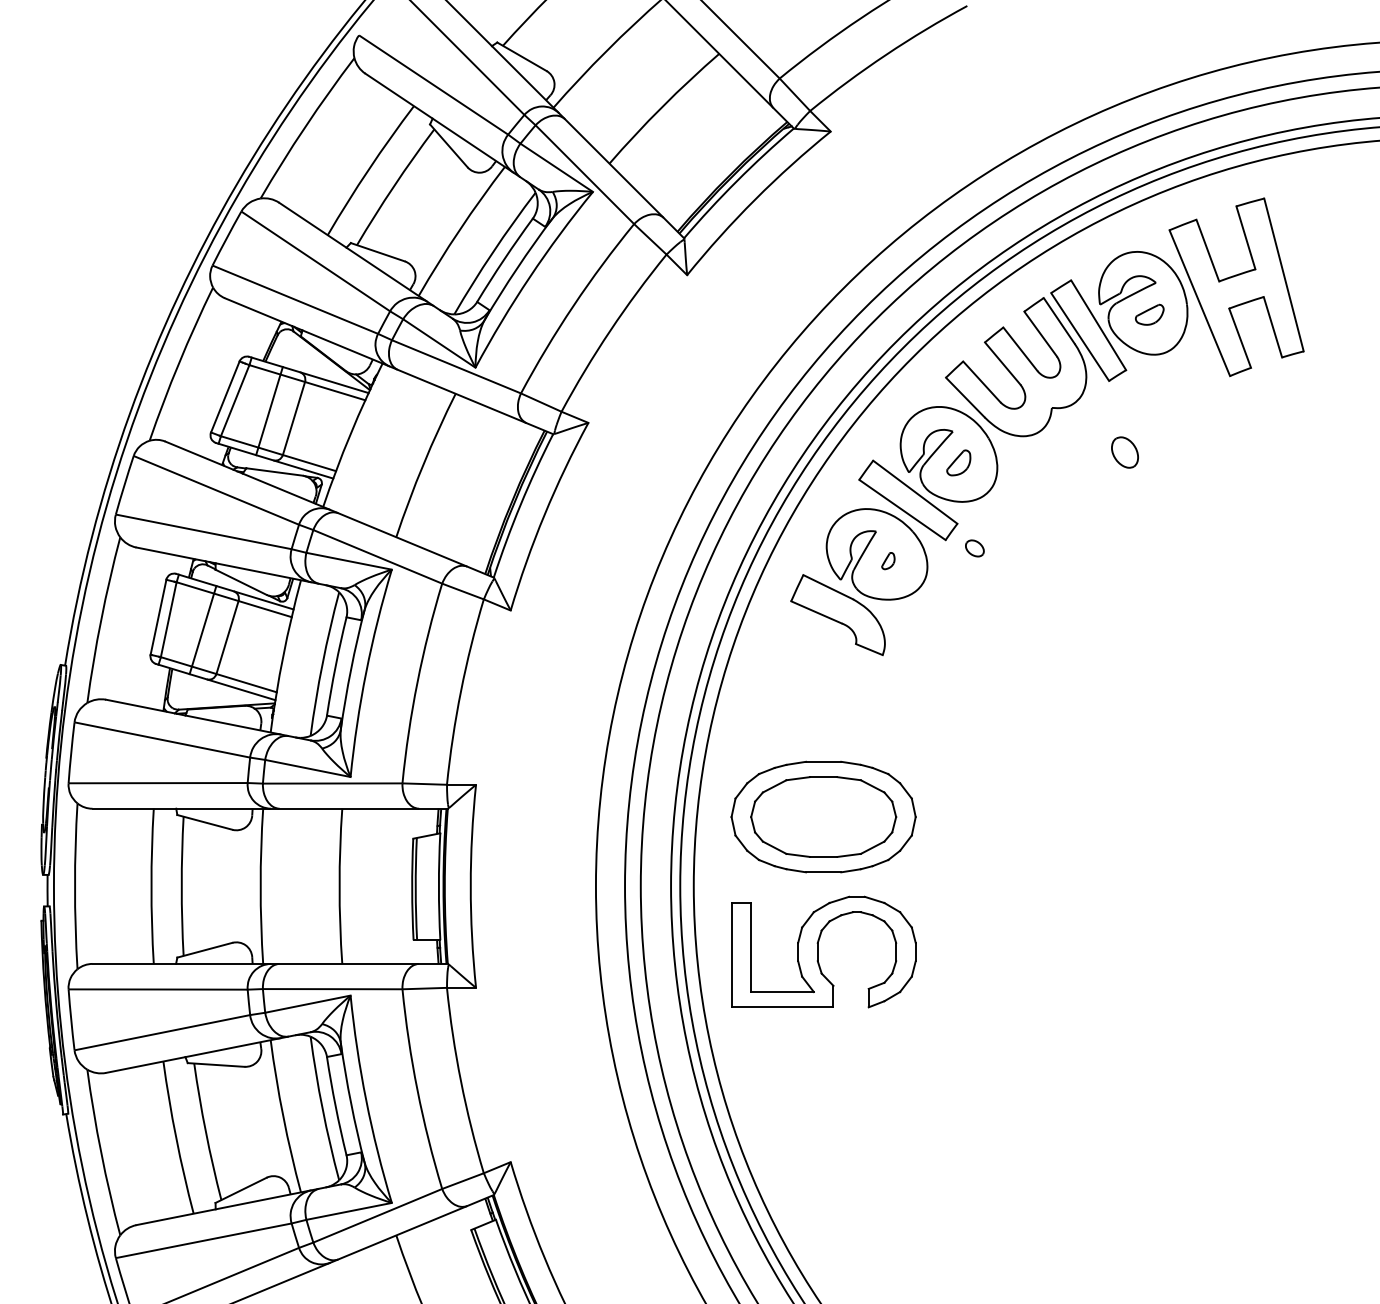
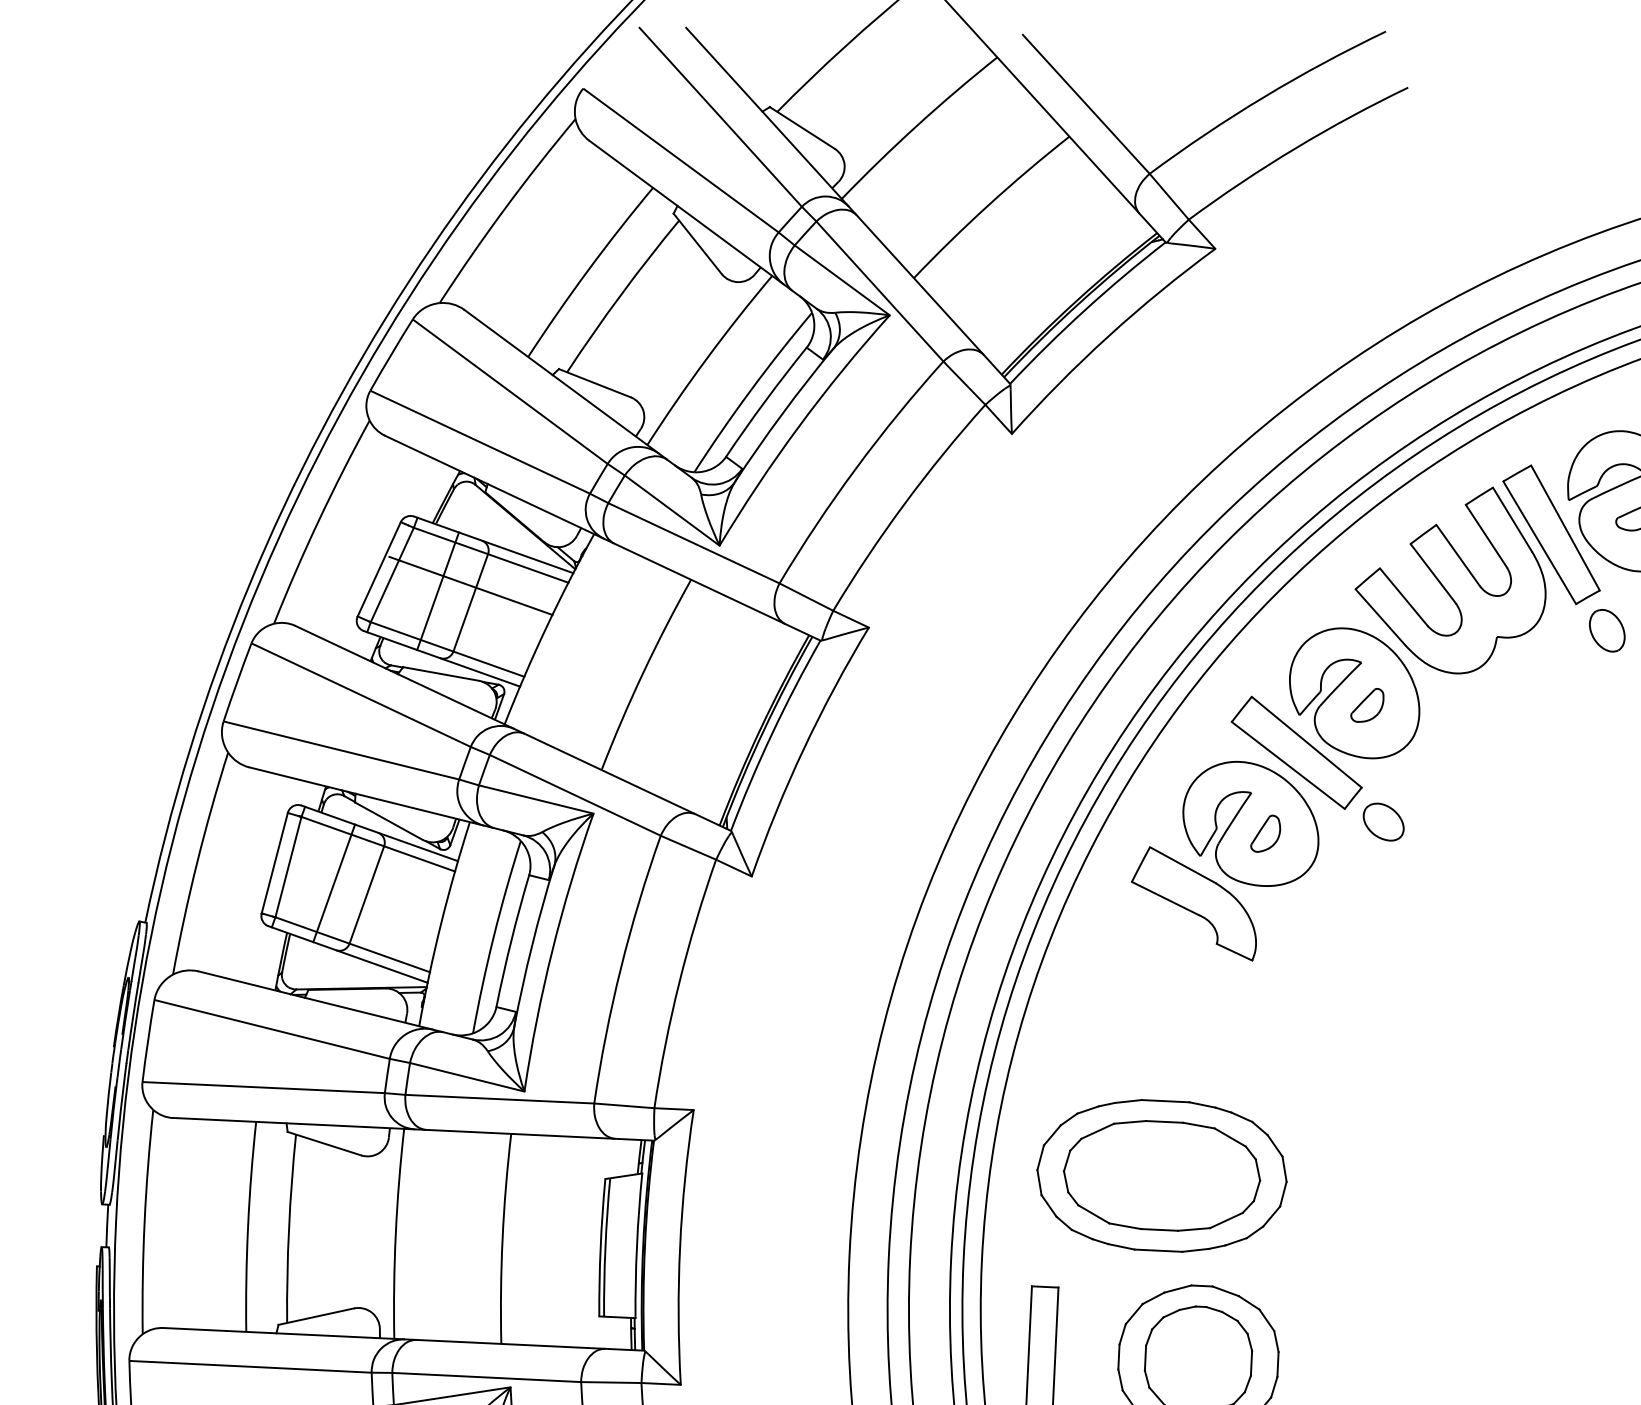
line: (293, 405) -> (470, 585), added
part: (1124, 452) -> (1606, 630), moved
part: (974, 548) -> (1383, 822), size x1.67
part: (888, 560) -> (1266, 832), size x1.67

